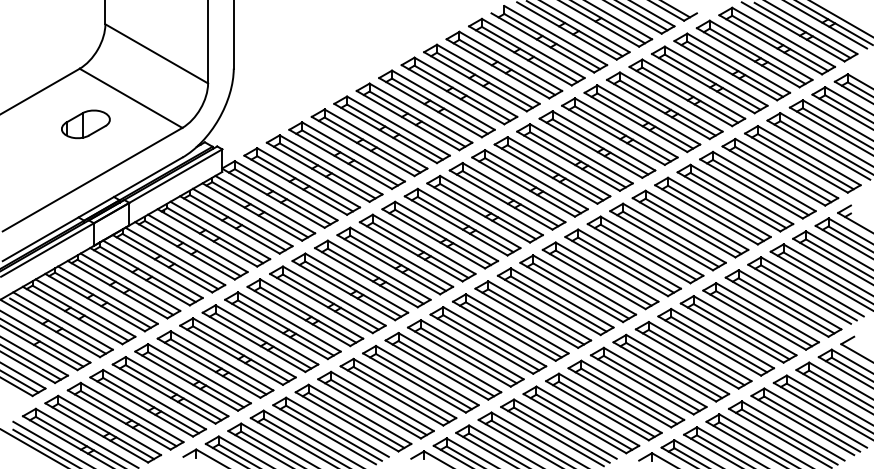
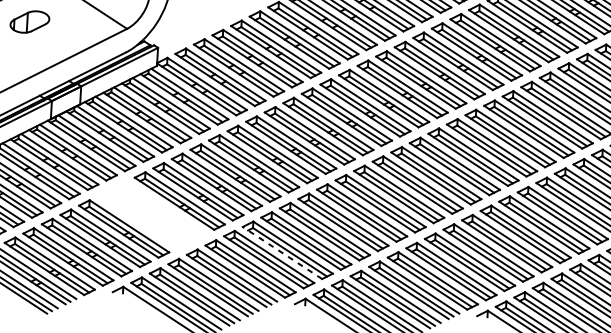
part: (85, 124) -> (29, 22), moved
part: (226, 357) -> (151, 214), removed
line: (391, 395) -> (282, 252), solid -> dashed

